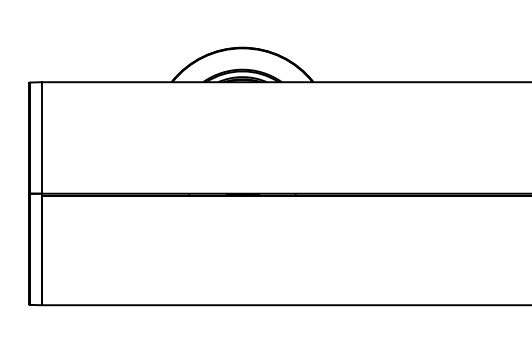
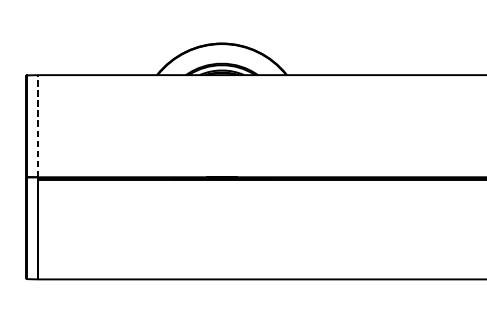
line: (41, 137) -> (37, 125), solid -> dashed

